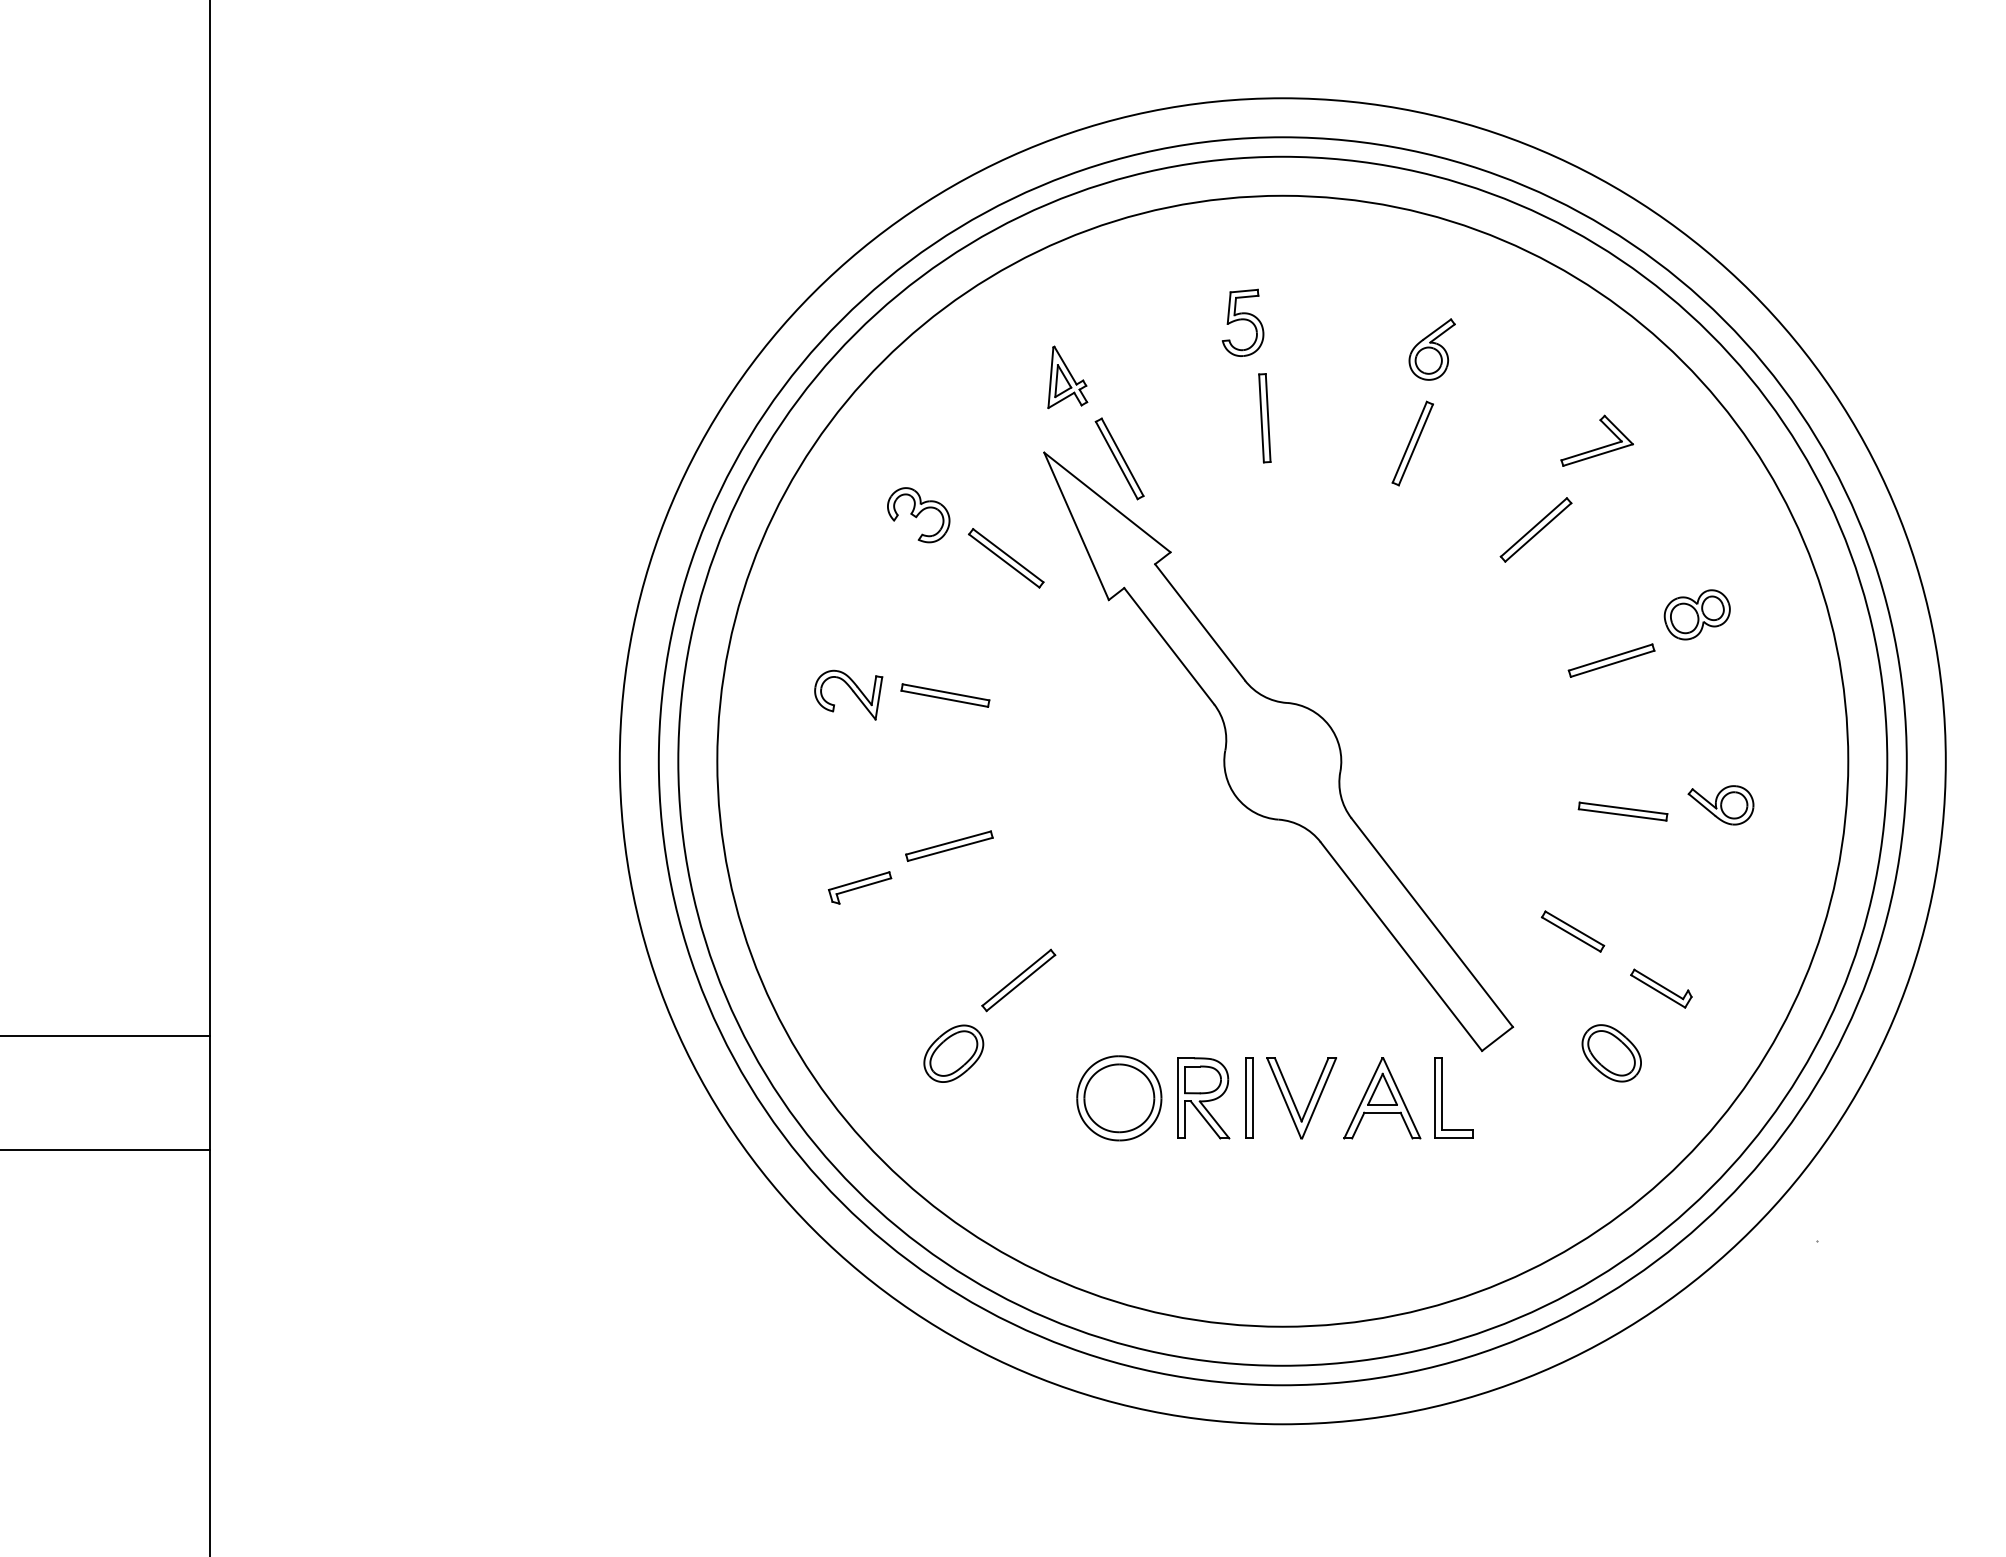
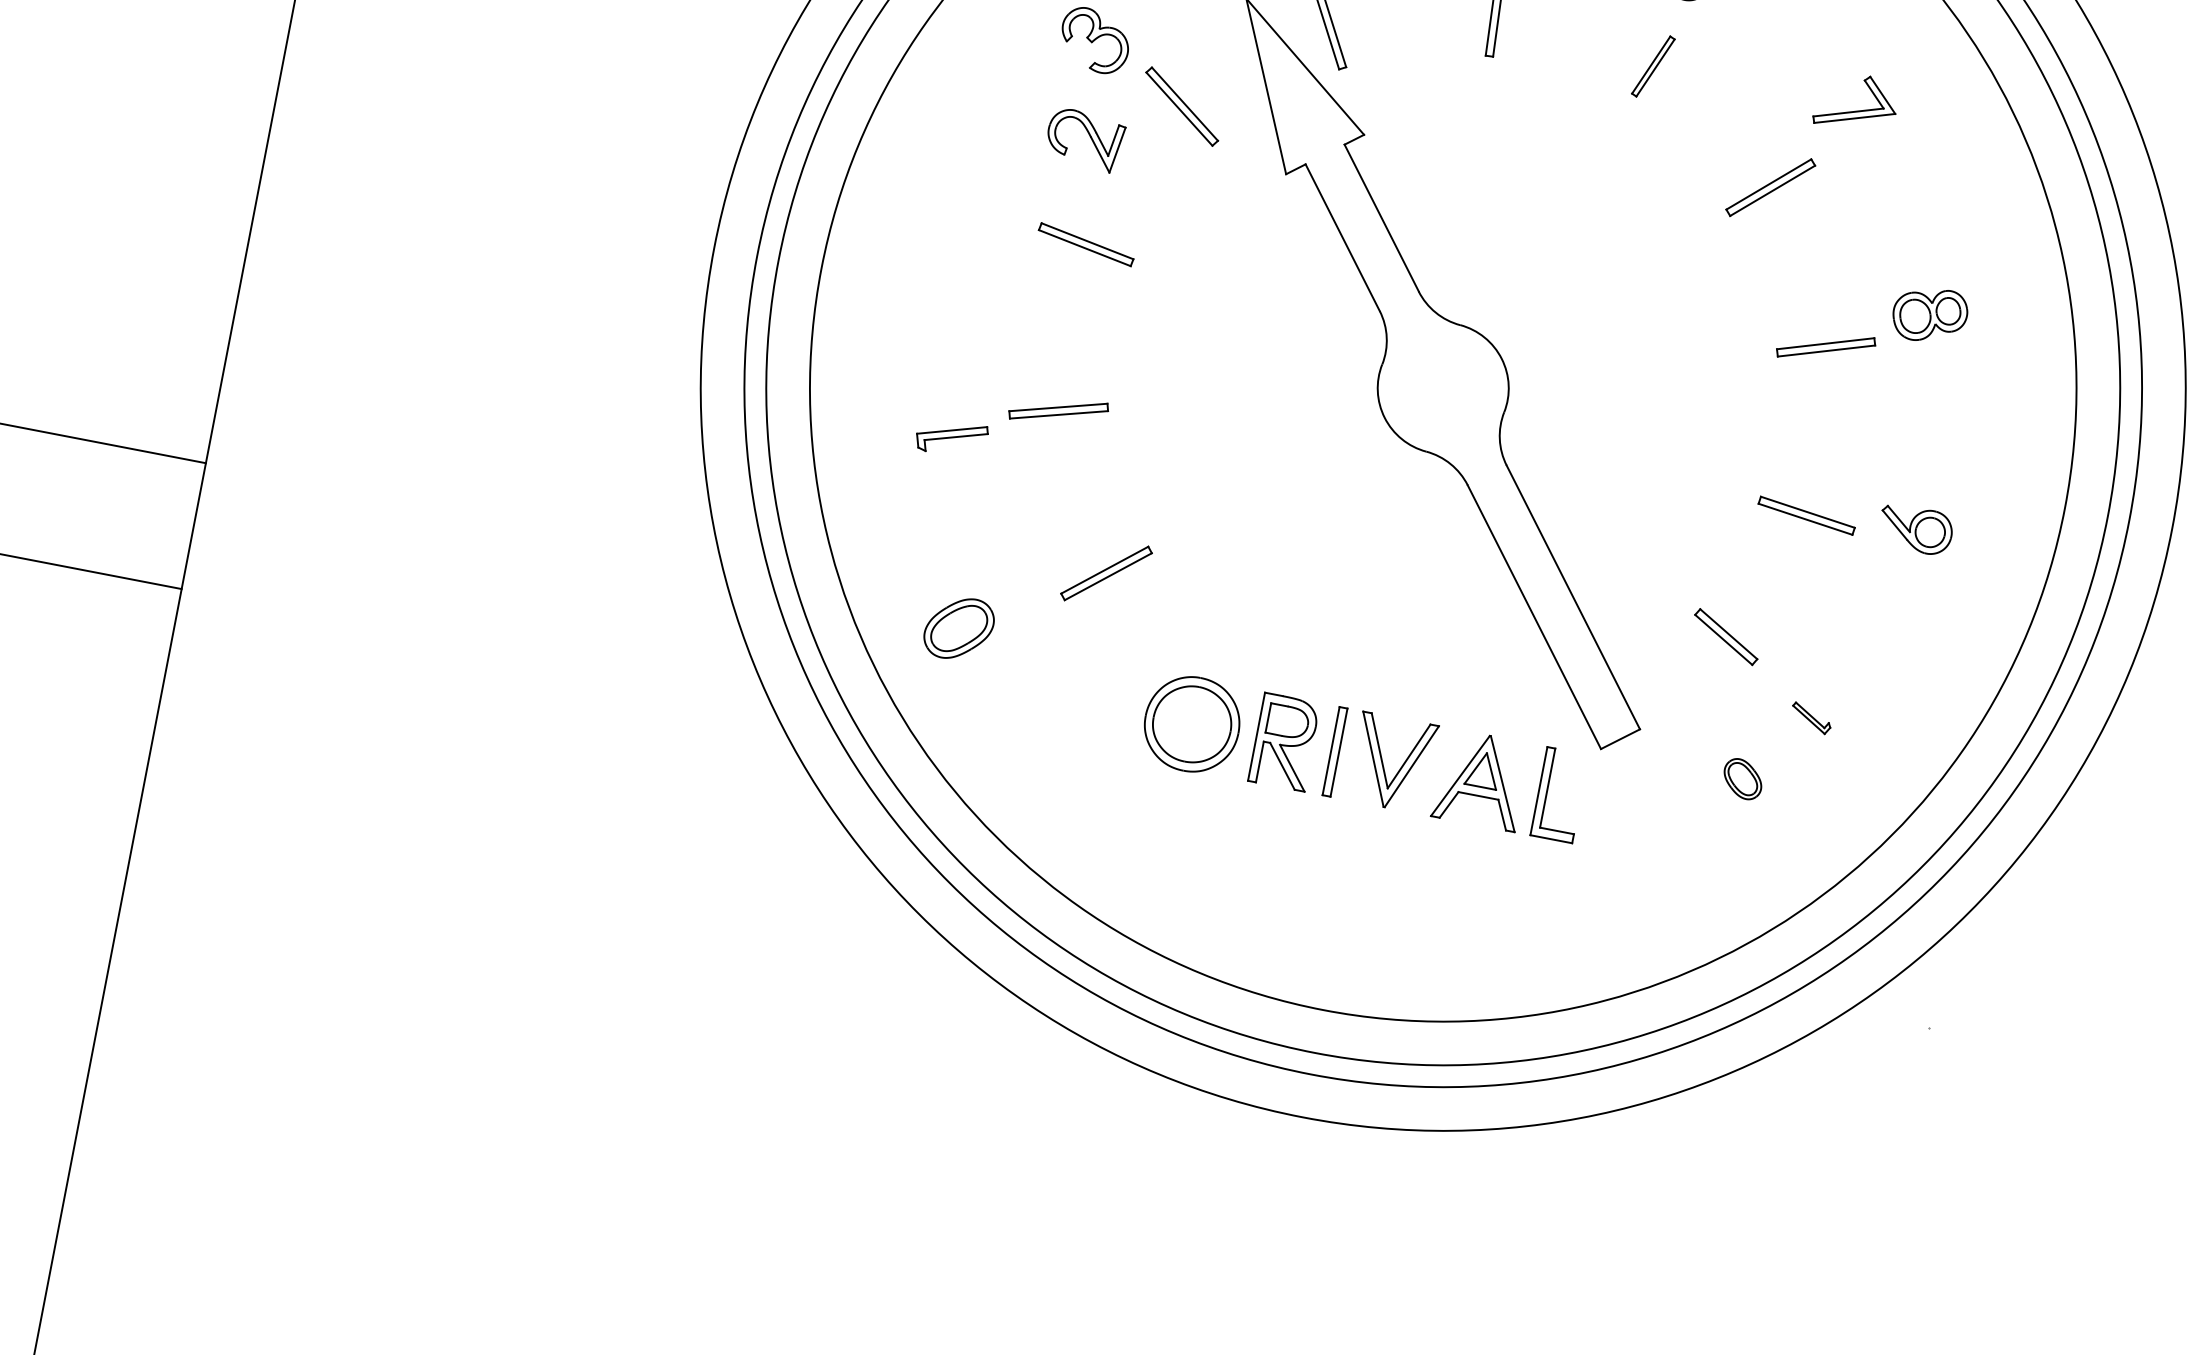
part: (1412, 443) -> (1653, 66), size x0.7
part: (848, 694) -> (1084, 139), moved
part: (1661, 988) -> (1811, 718), size x0.6
part: (953, 1053) -> (958, 628), moved
part: (1611, 1053) -> (1742, 779), size x0.6

